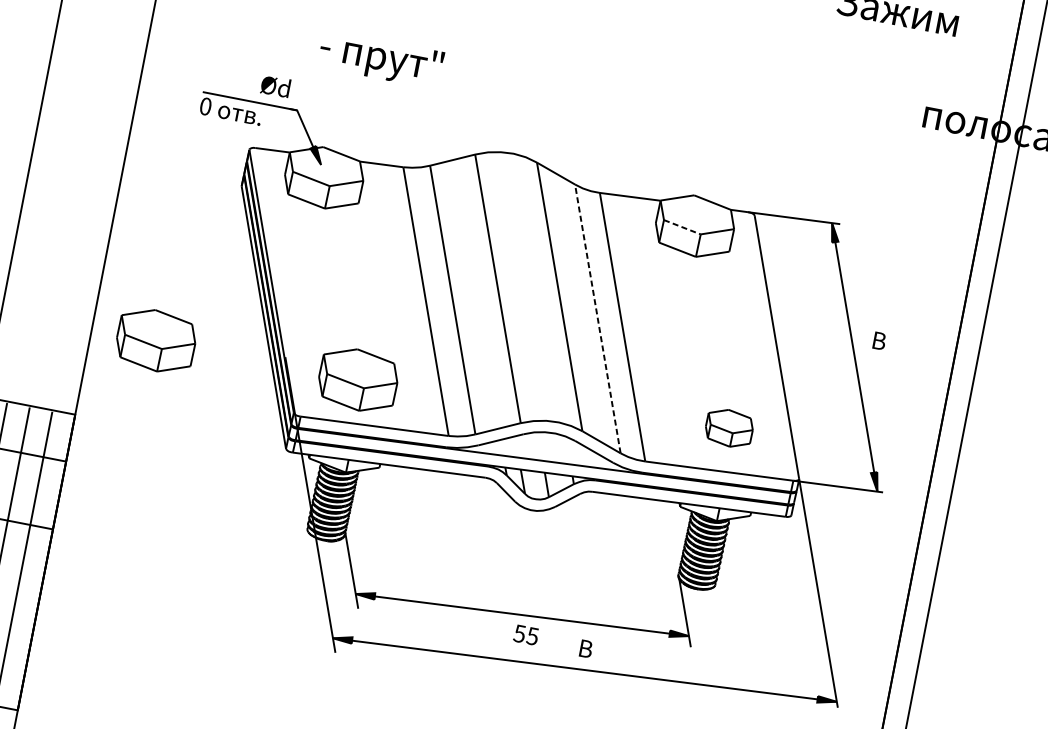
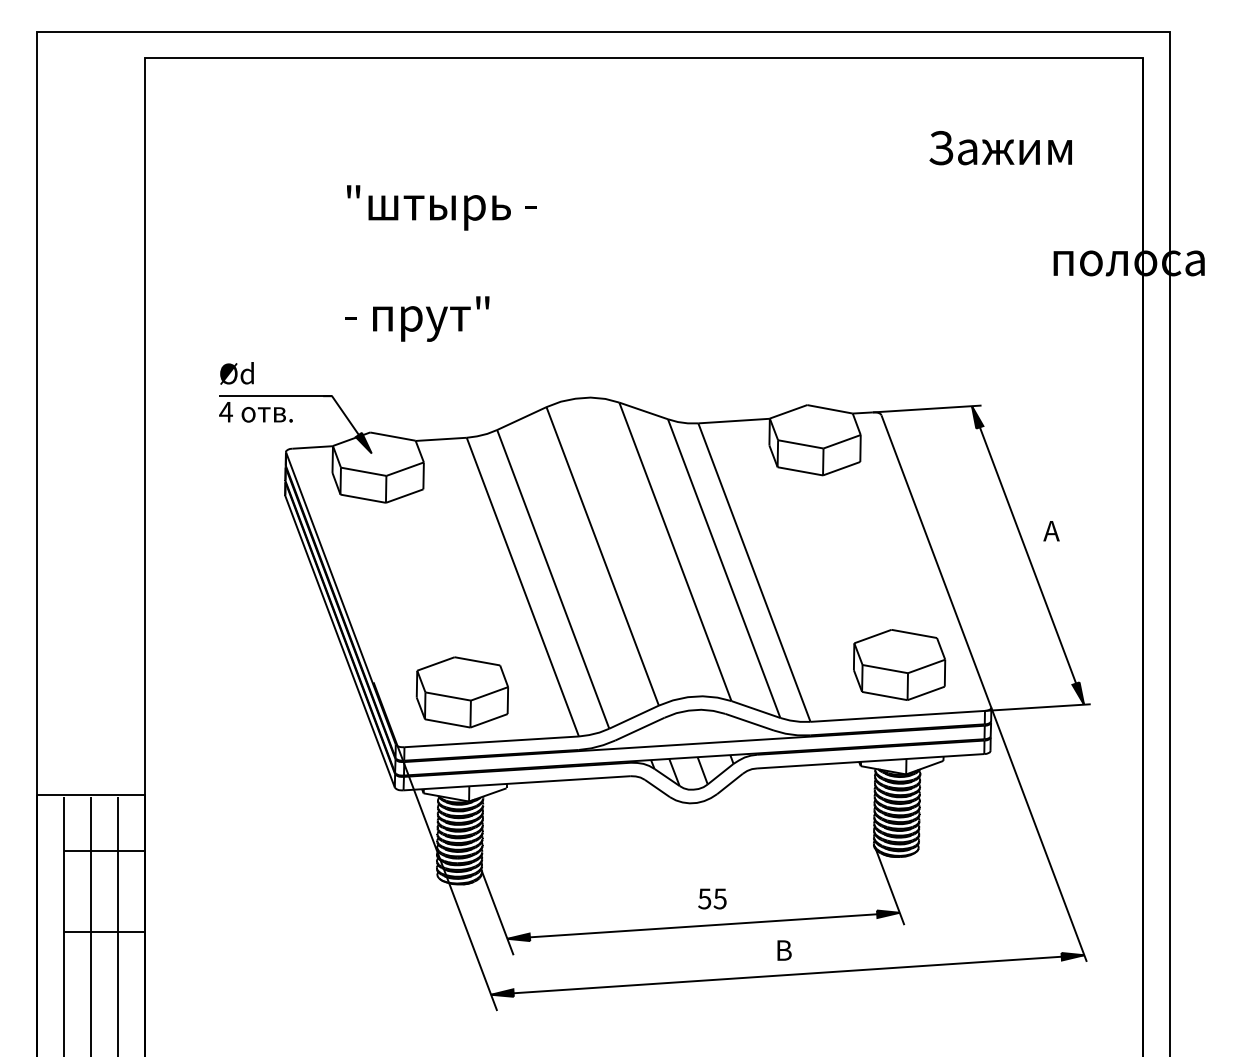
text: (275, 86) -> (236, 373), moved
text: (205, 105) -> (225, 411), 0 -> 4
line: (682, 227) -> (801, 444), dashed -> solid
line: (598, 318) -> (724, 568), dashed -> solid
part: (155, 340) -> (220, 692), removed
text: (878, 341) -> (1051, 531), B -> A
part: (729, 427) -> (899, 664), size x1.67
text: (526, 634) -> (712, 898), moved

